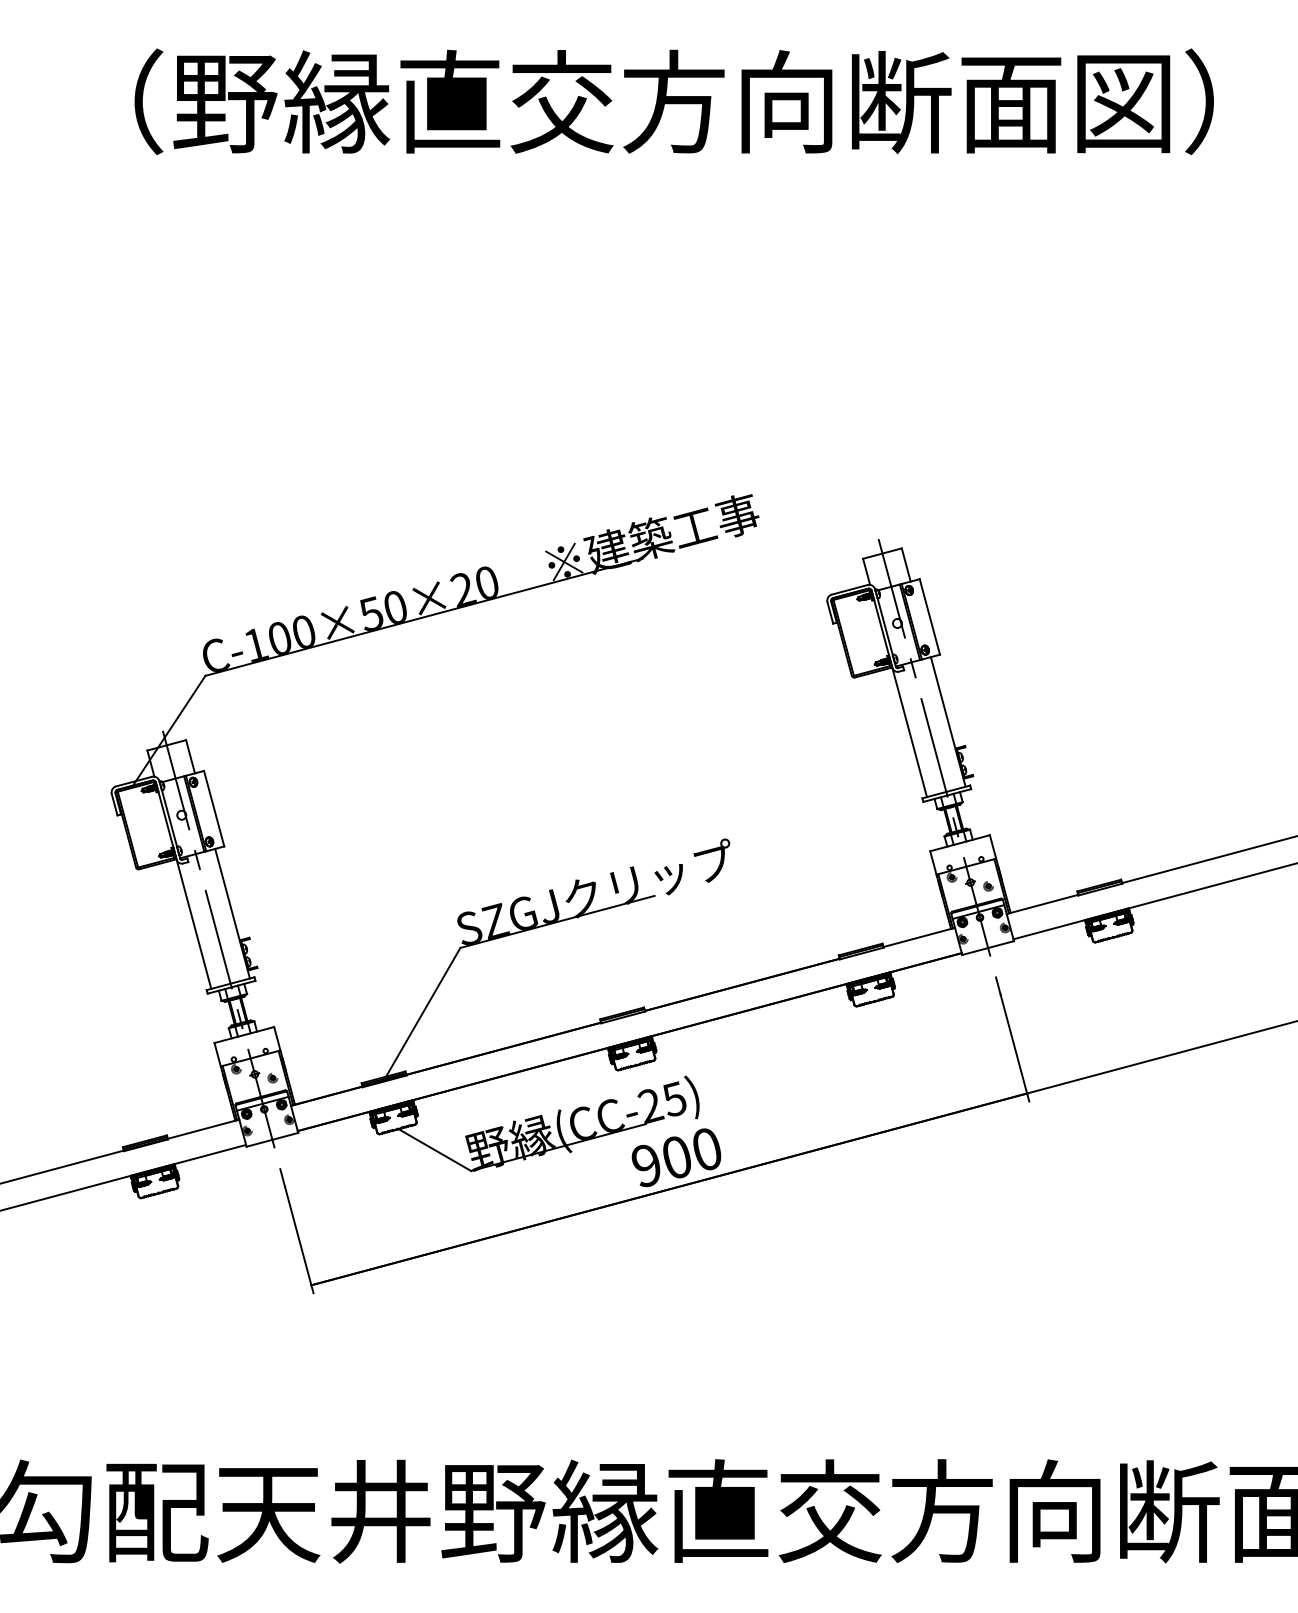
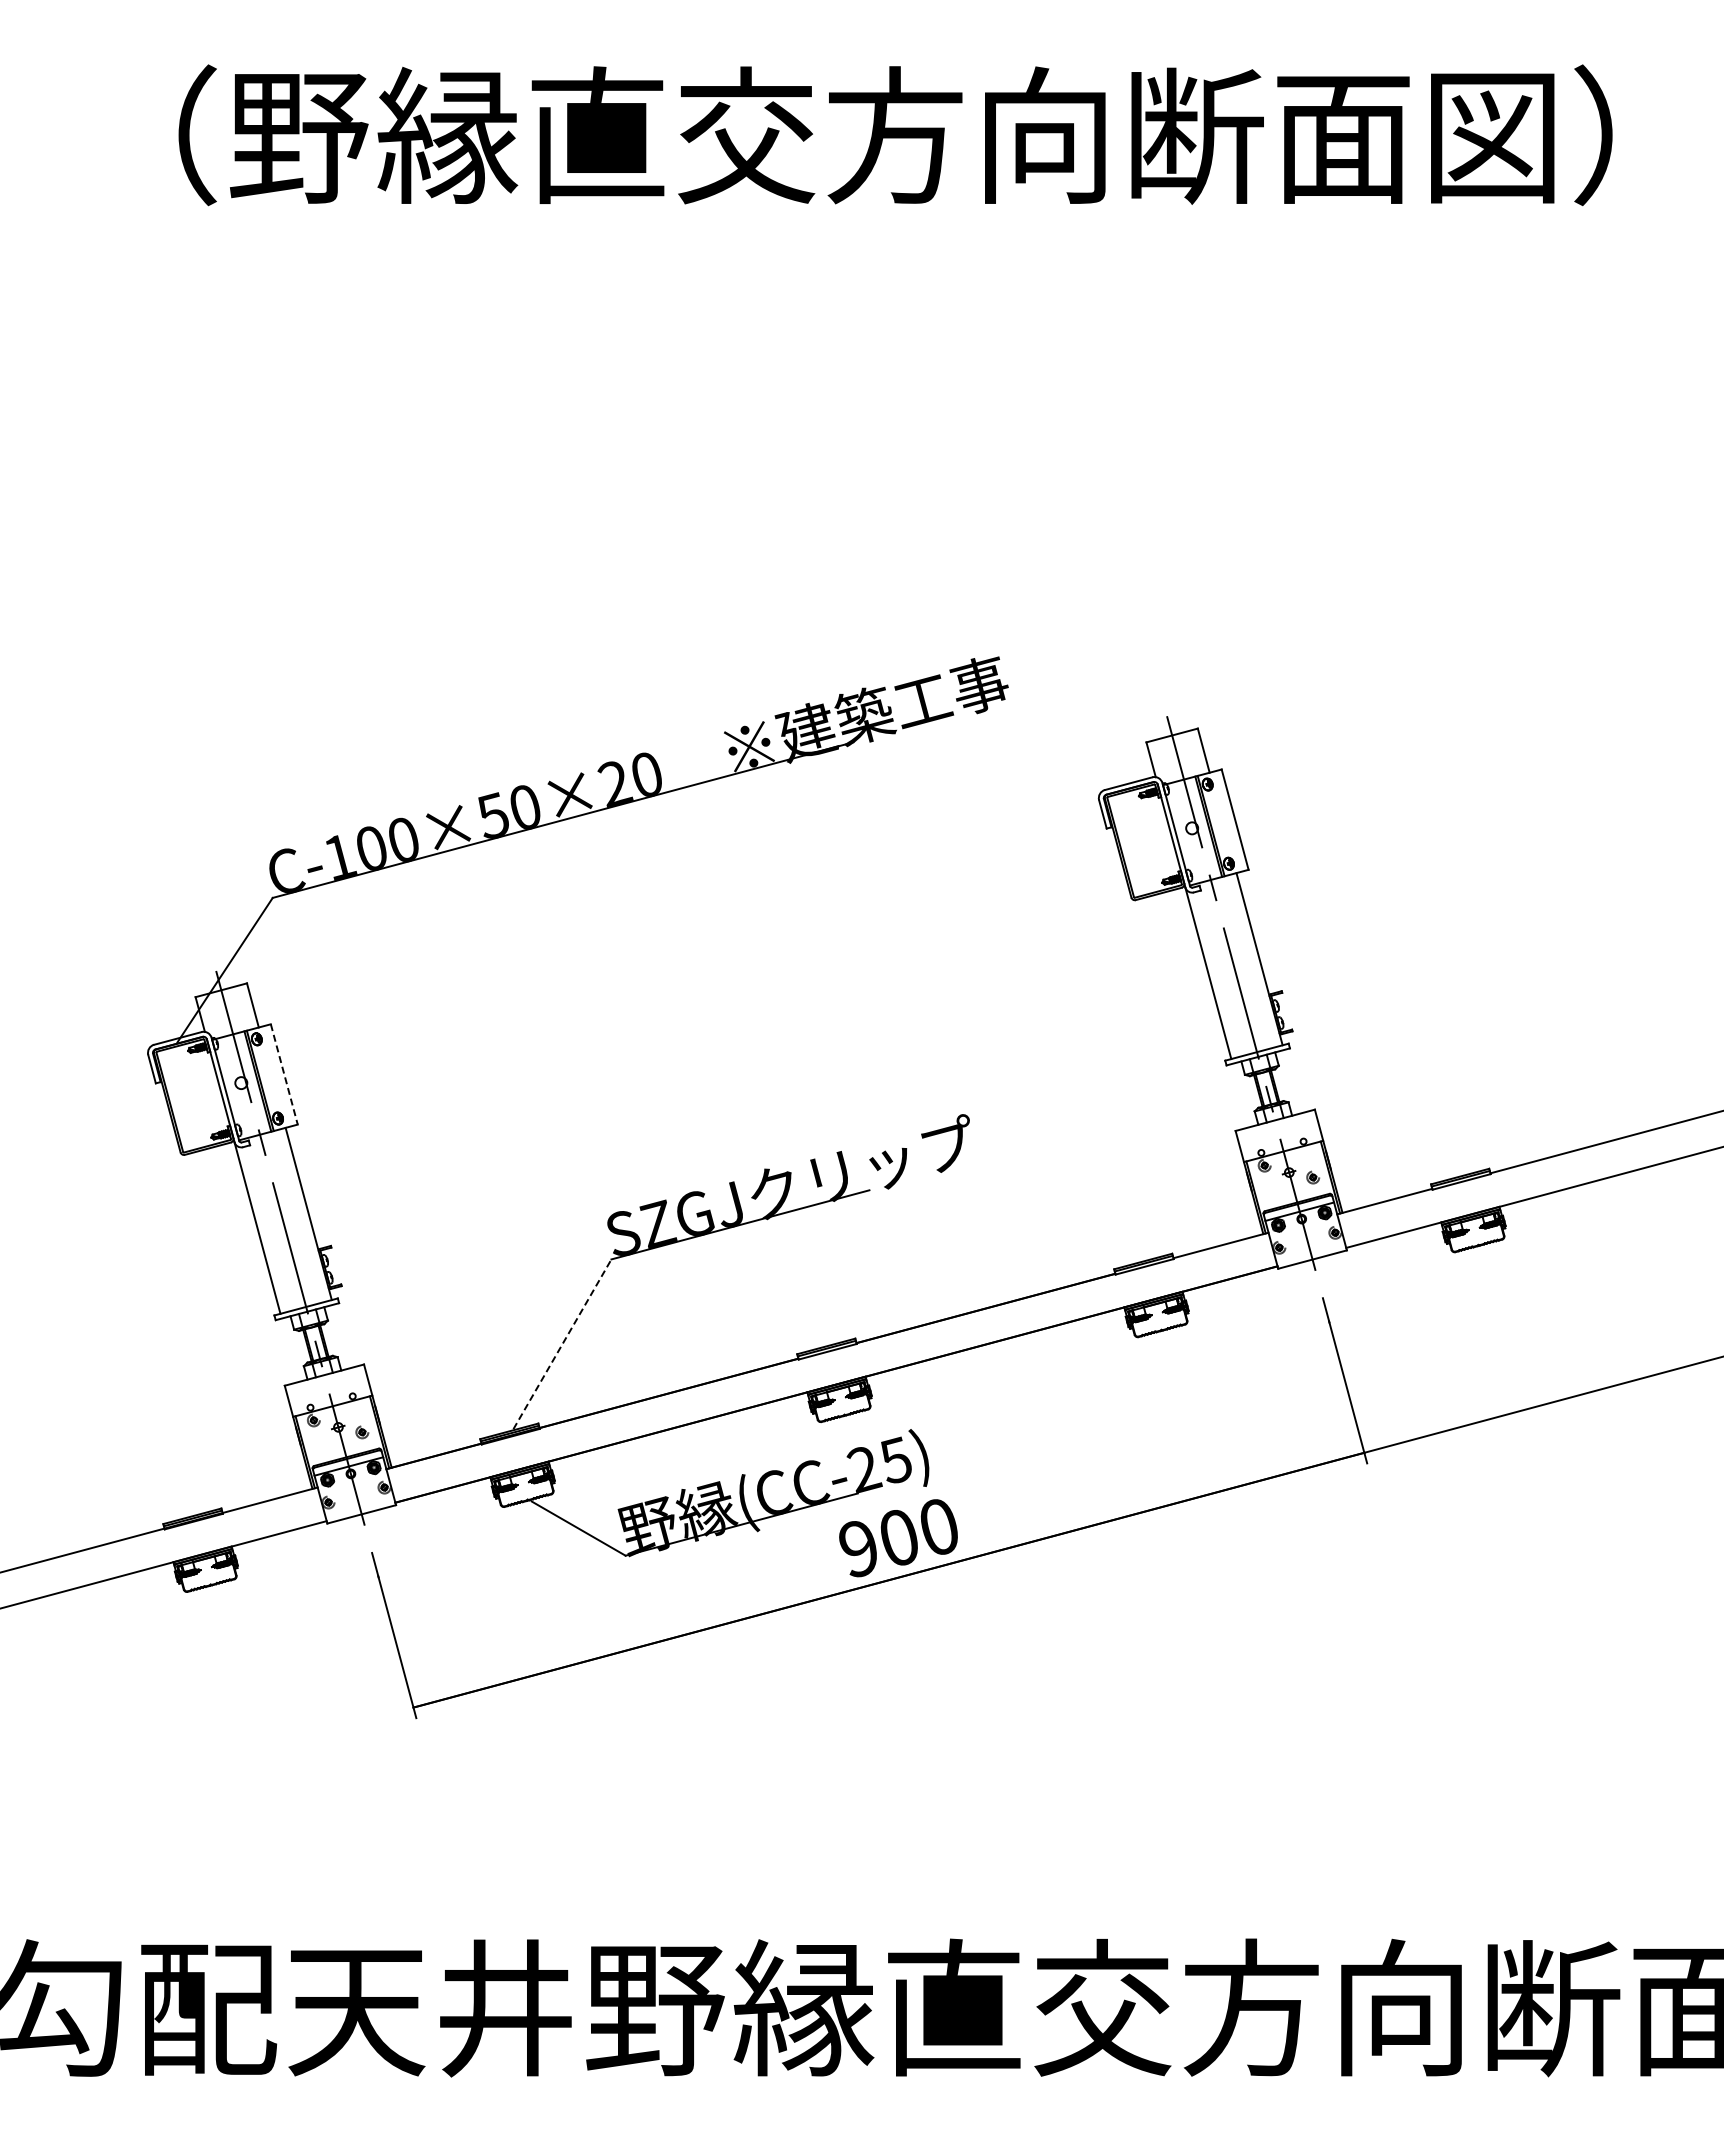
line: (214, 808) -> (284, 1074), solid -> dashed
line: (423, 1011) -> (562, 1343), solid -> dashed

